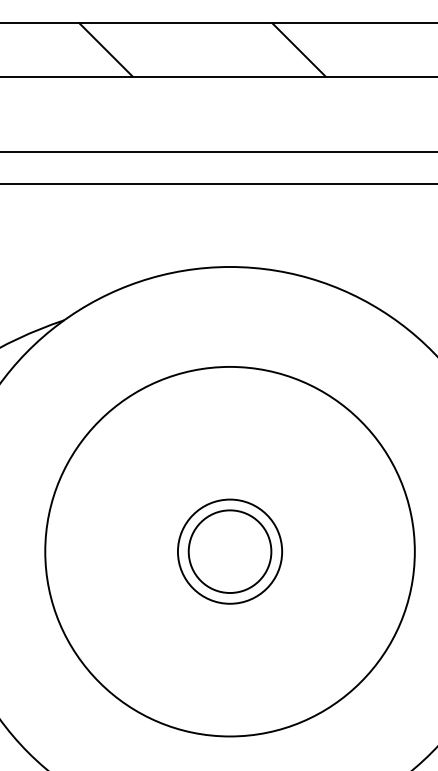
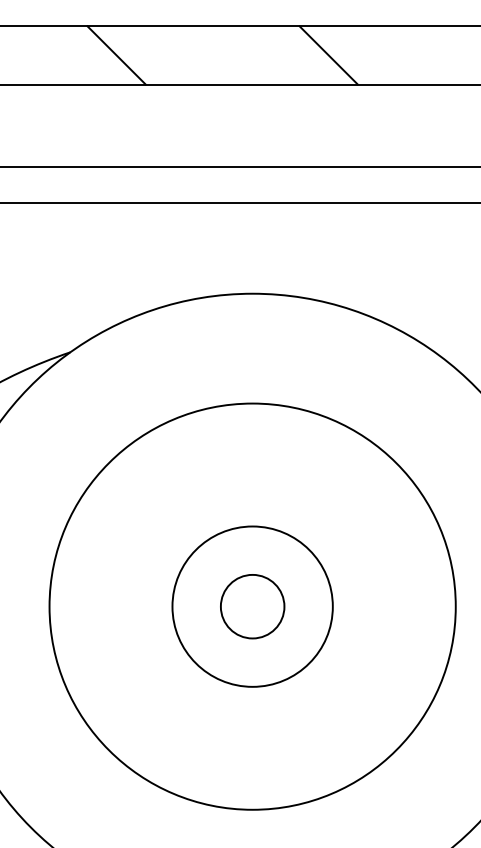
circle: (229, 551) -> (252, 606), size x0.7
circle: (229, 551) -> (252, 606), size x1.4

